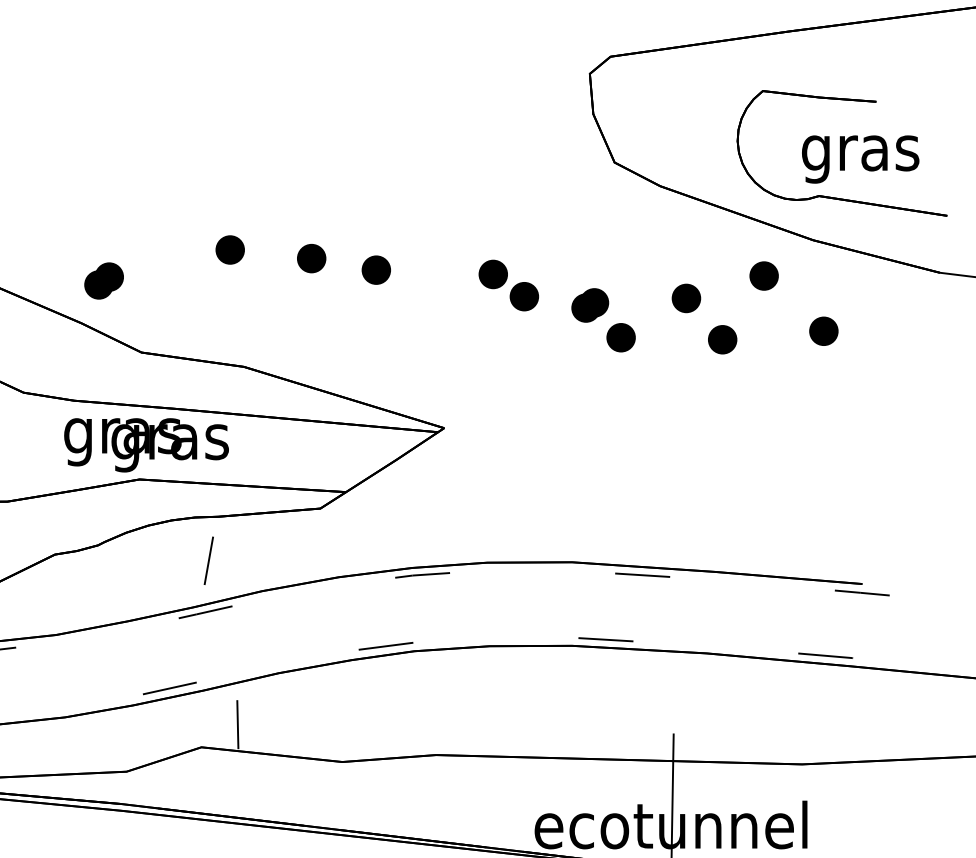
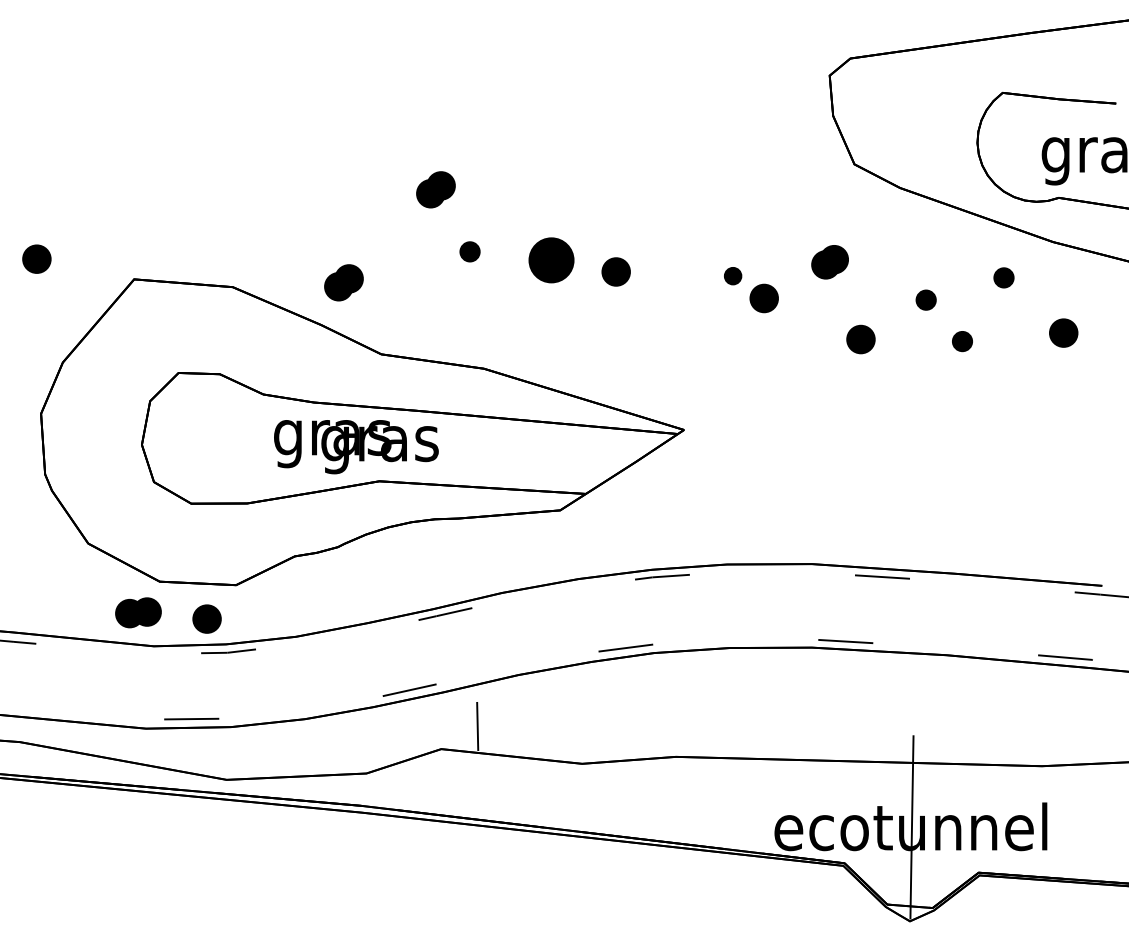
part: (195, 187) -> (435, 189), added
part: (229, 249) -> (469, 251), size x0.7
part: (311, 258) -> (551, 260), size x1.6
part: (492, 273) -> (732, 275), size x0.6
part: (763, 275) -> (1003, 277), size x0.7
part: (685, 297) -> (925, 299), size x0.7
part: (589, 305) -> (829, 262), moved
part: (722, 339) -> (962, 341), size x0.7
text: (146, 445) -> (356, 447), moved
line: (208, 560) -> (448, 562), removed

